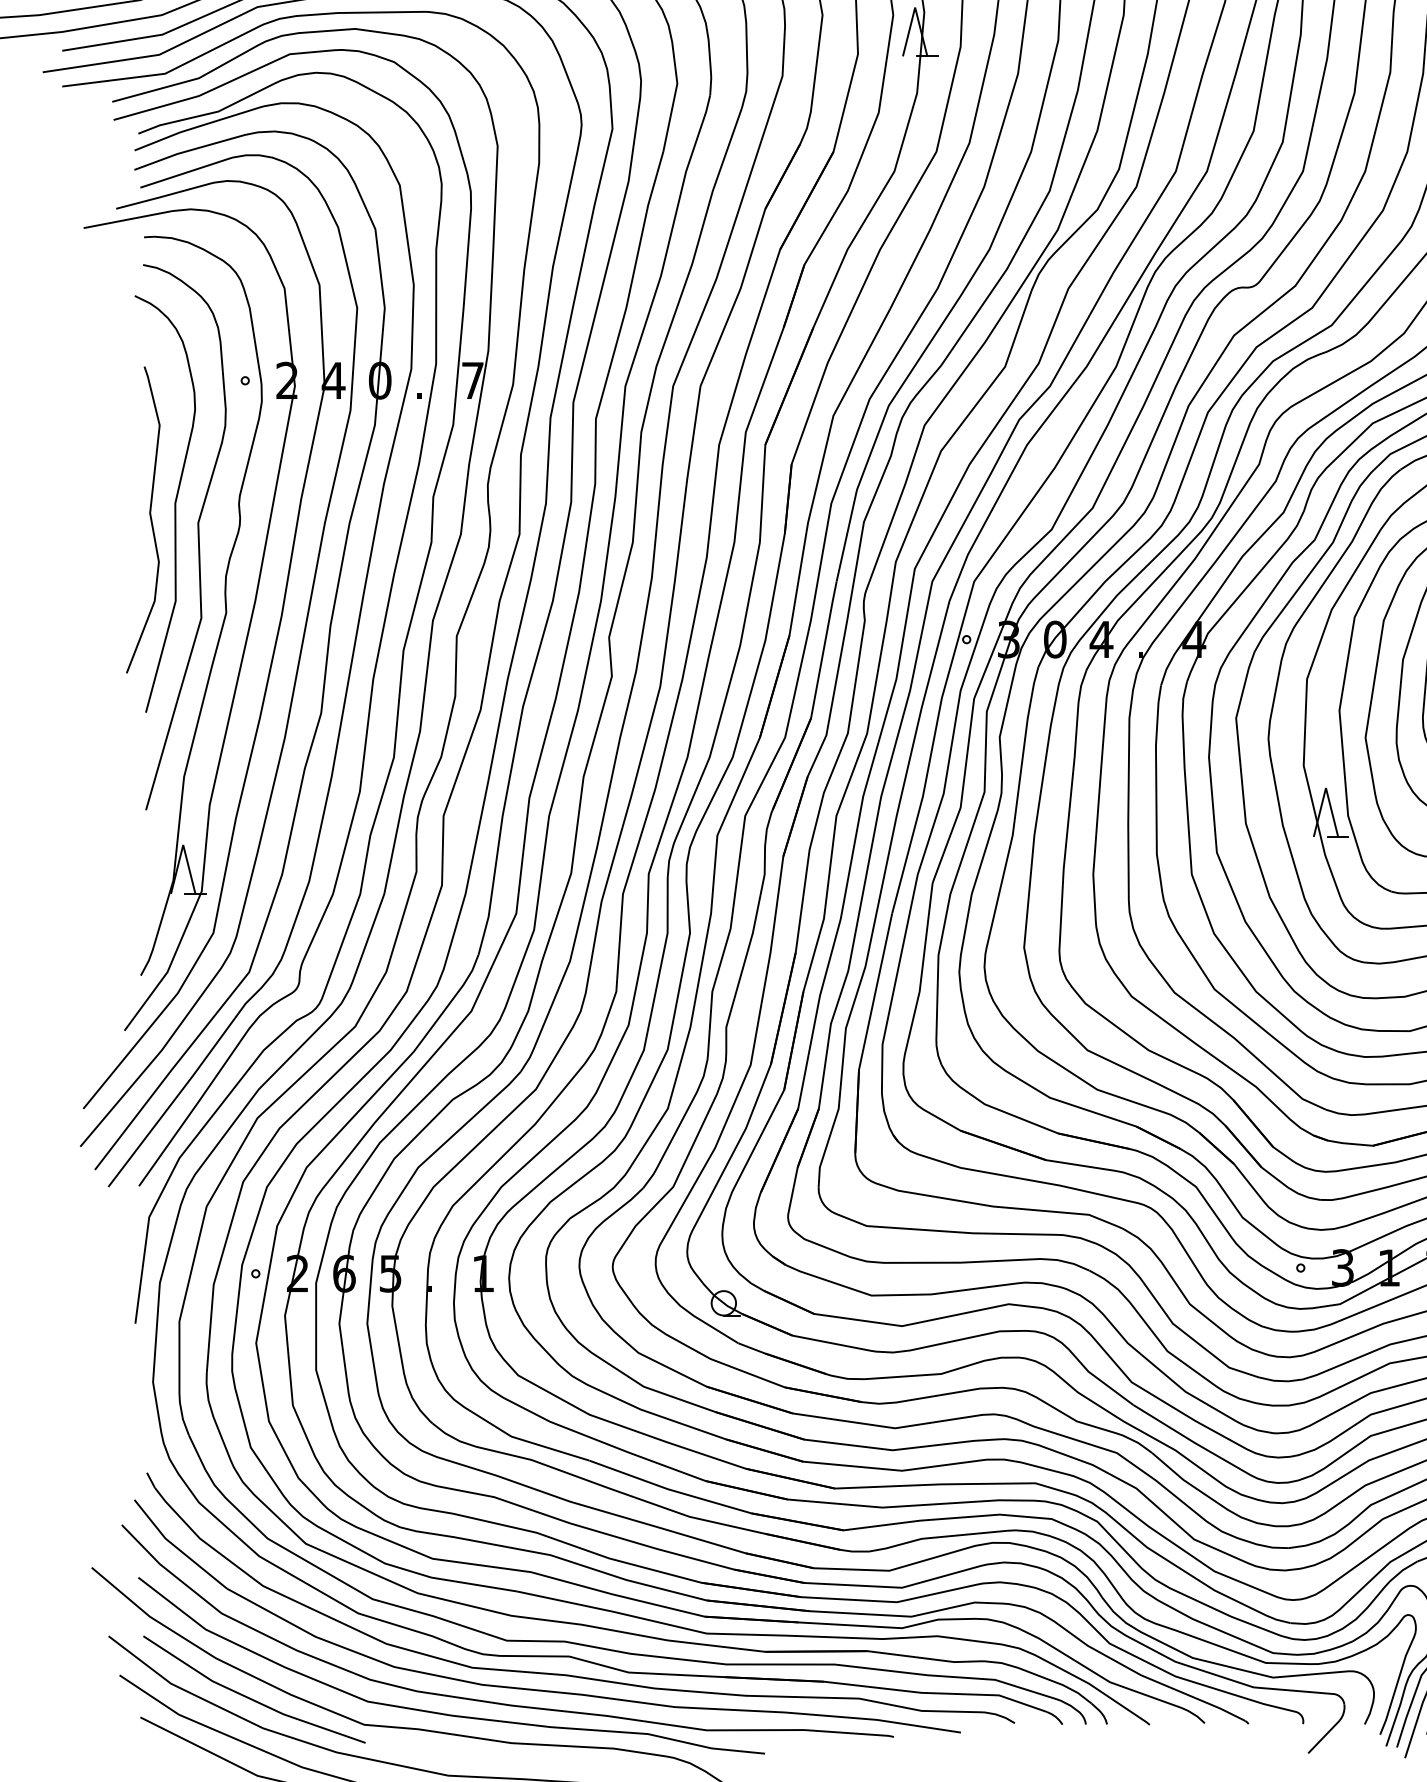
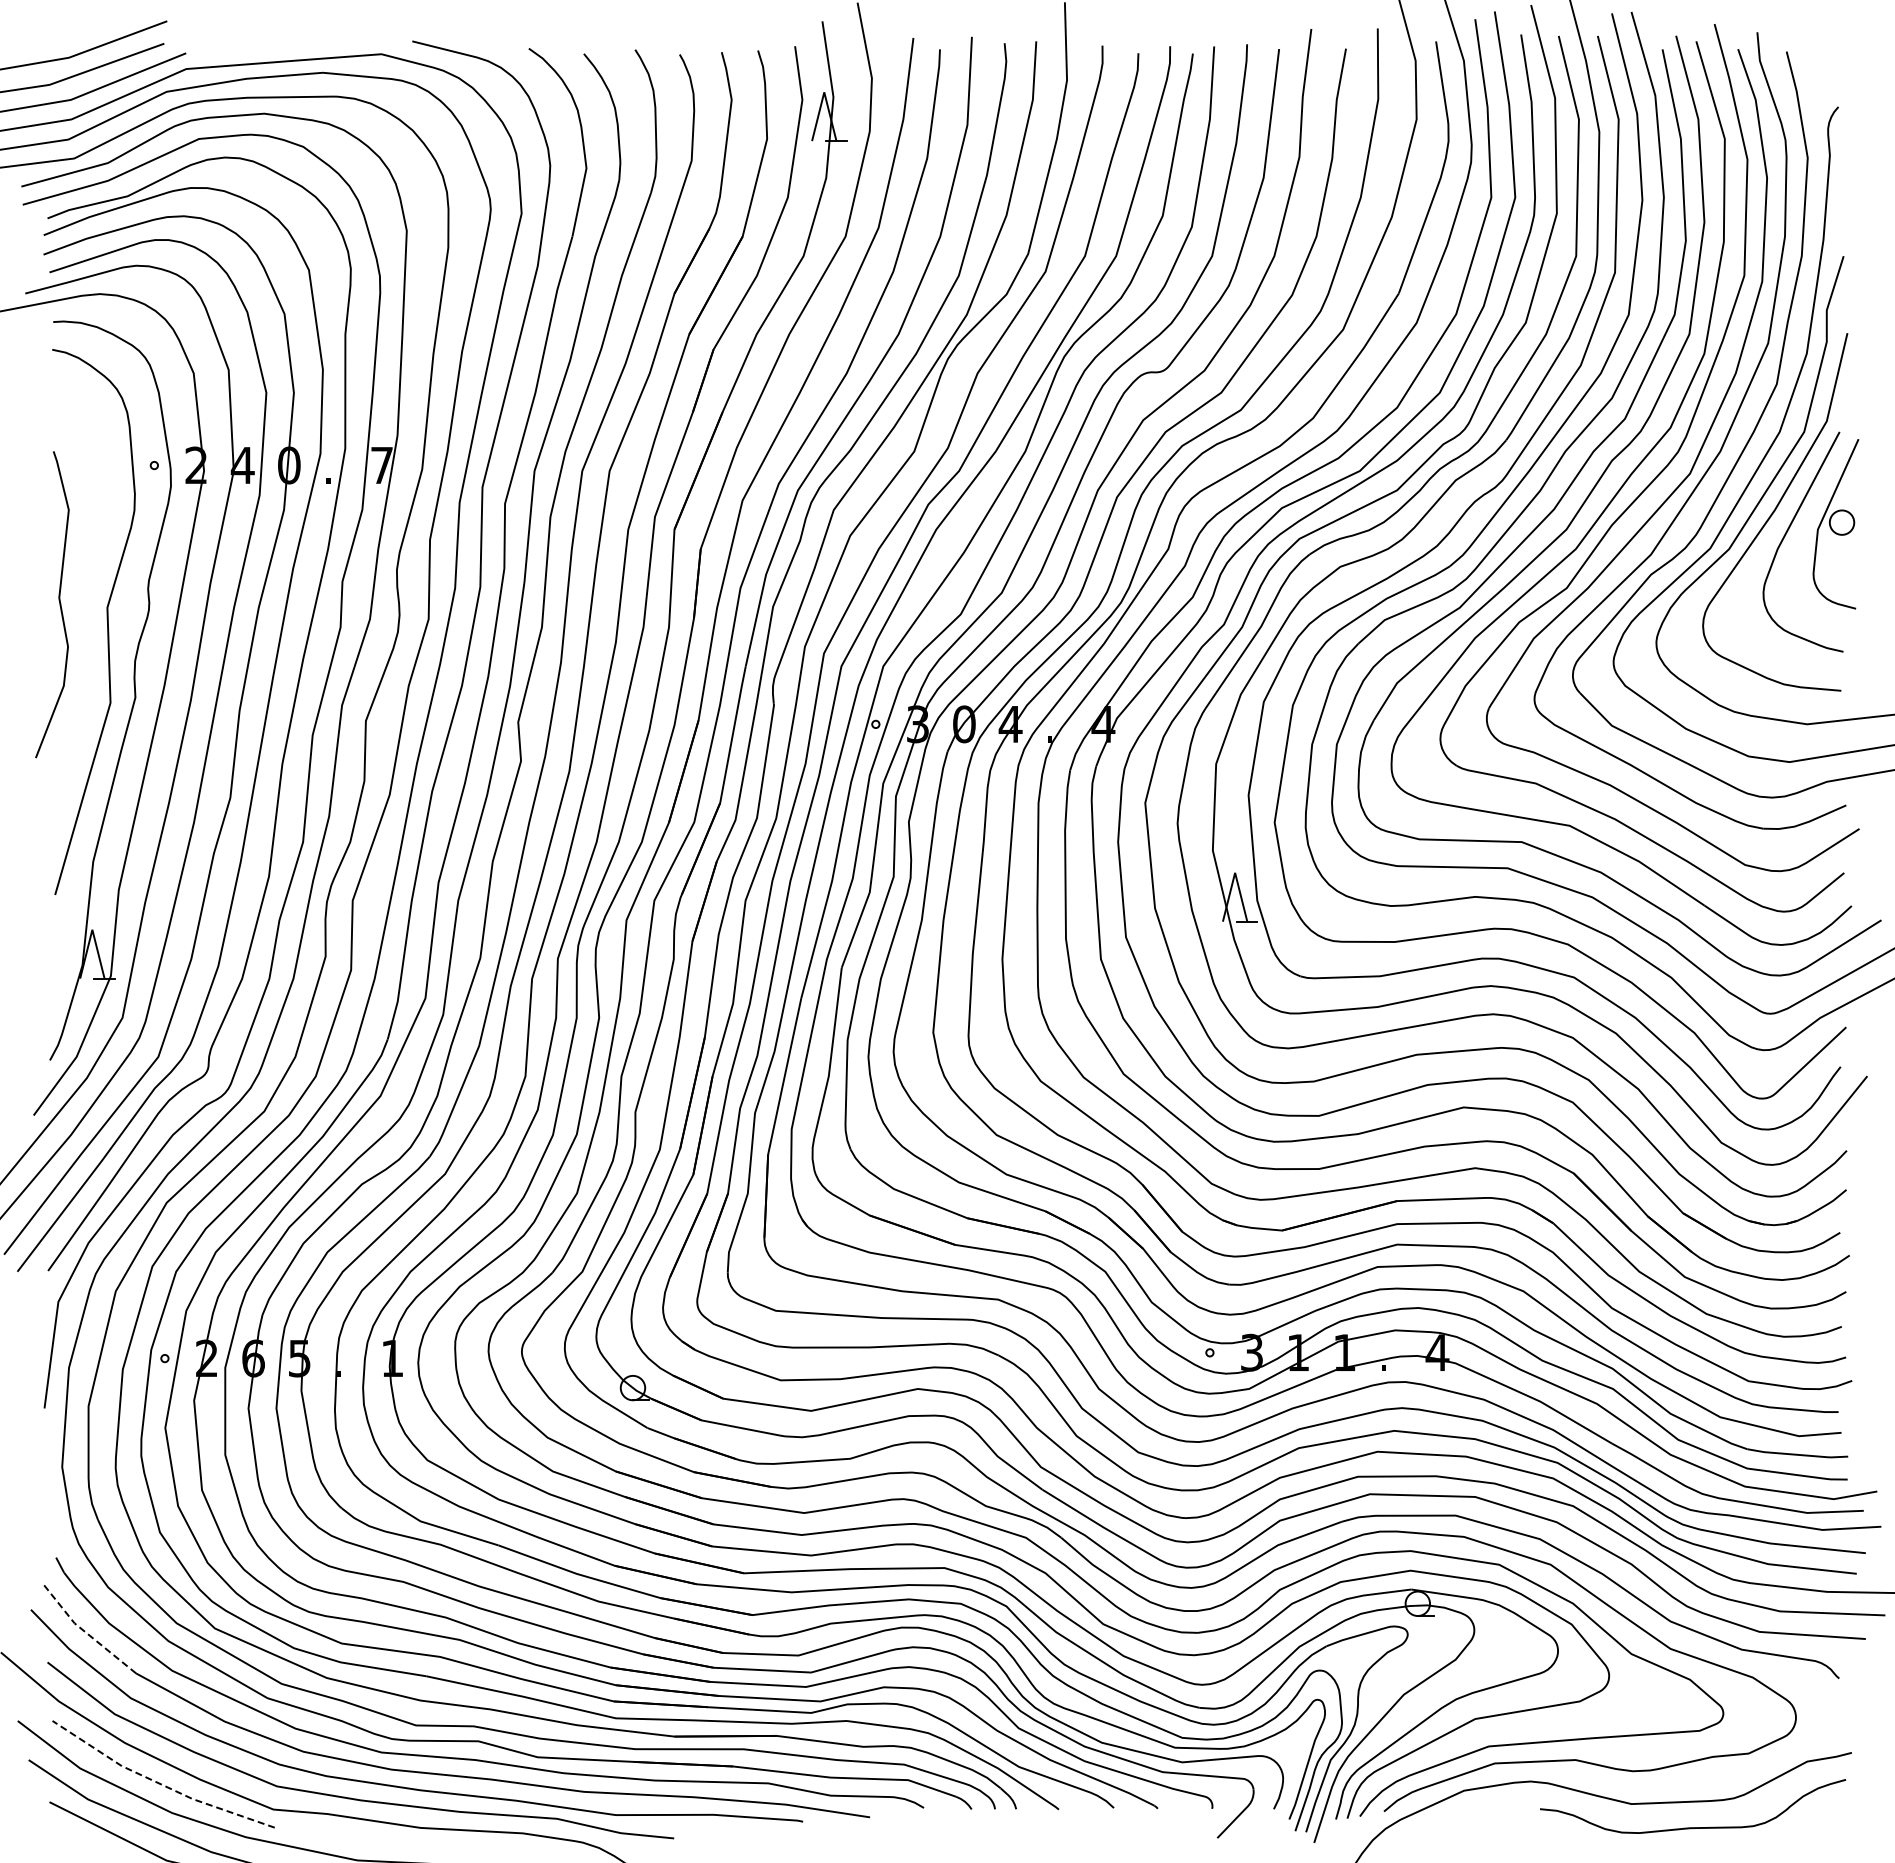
curve: (174, 503) -> (83, 588), removed
line: (176, 1547) -> (85, 1632), solid -> dashed
line: (249, 1698) -> (158, 1783), solid -> dashed

